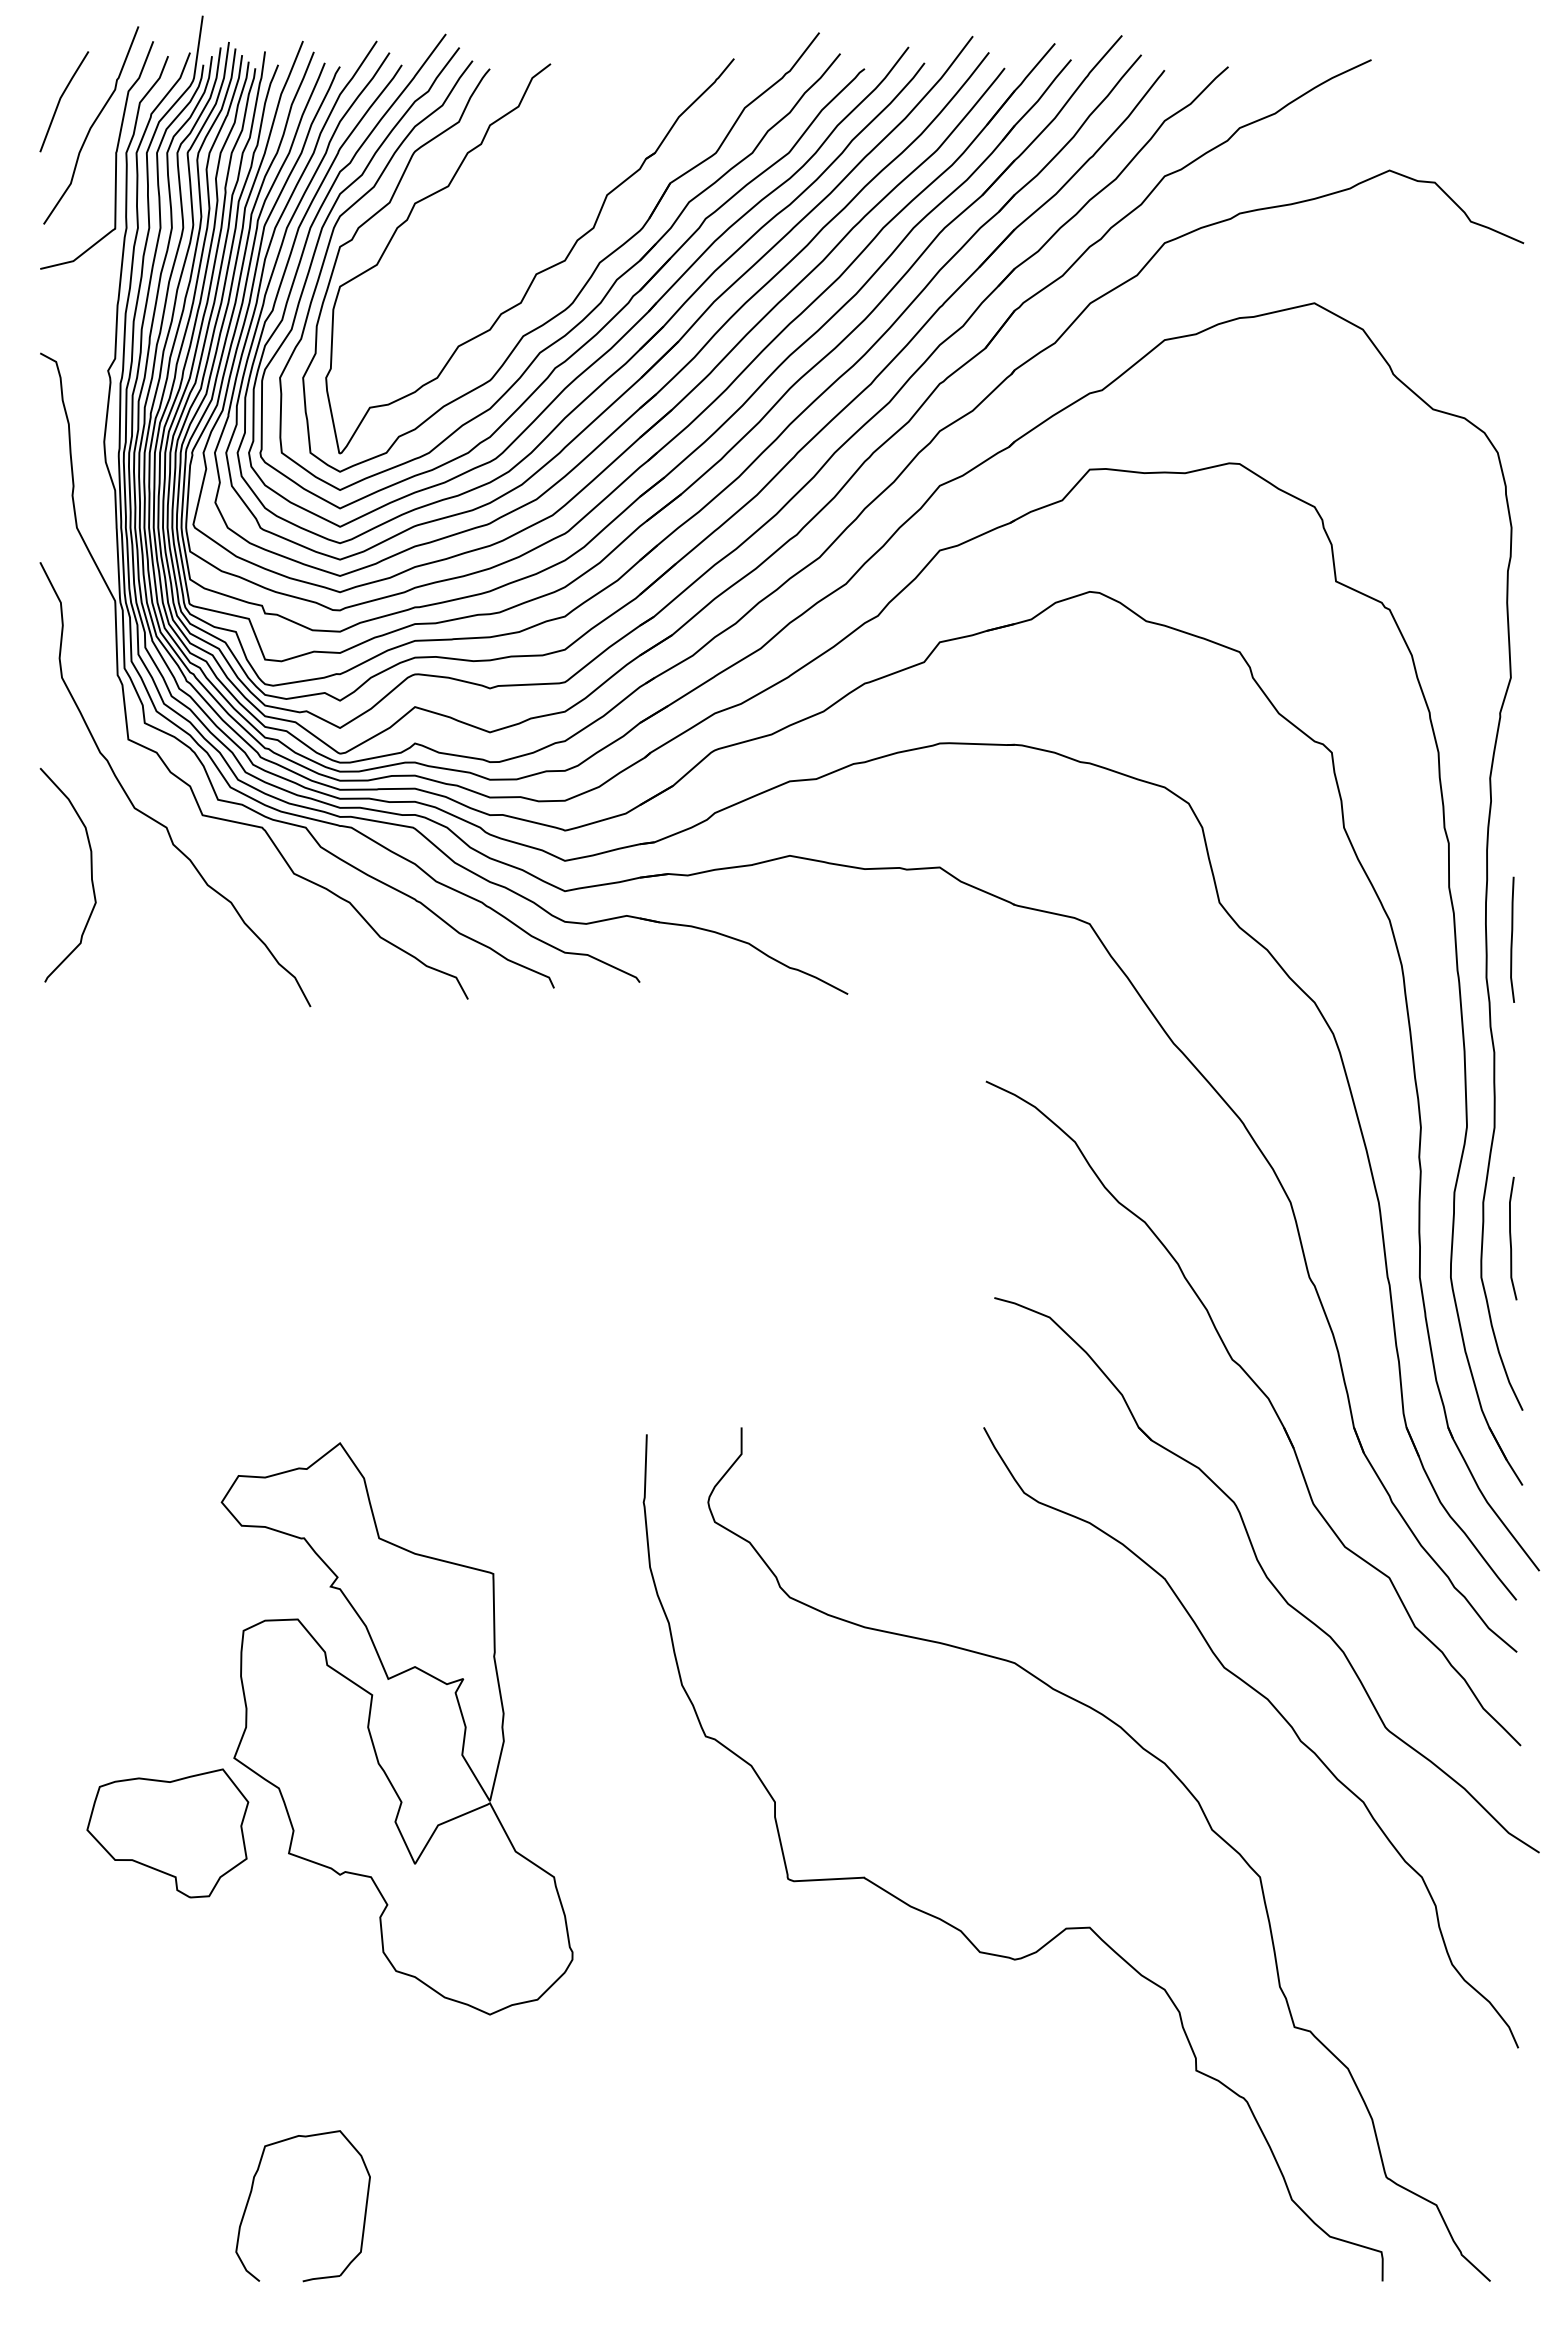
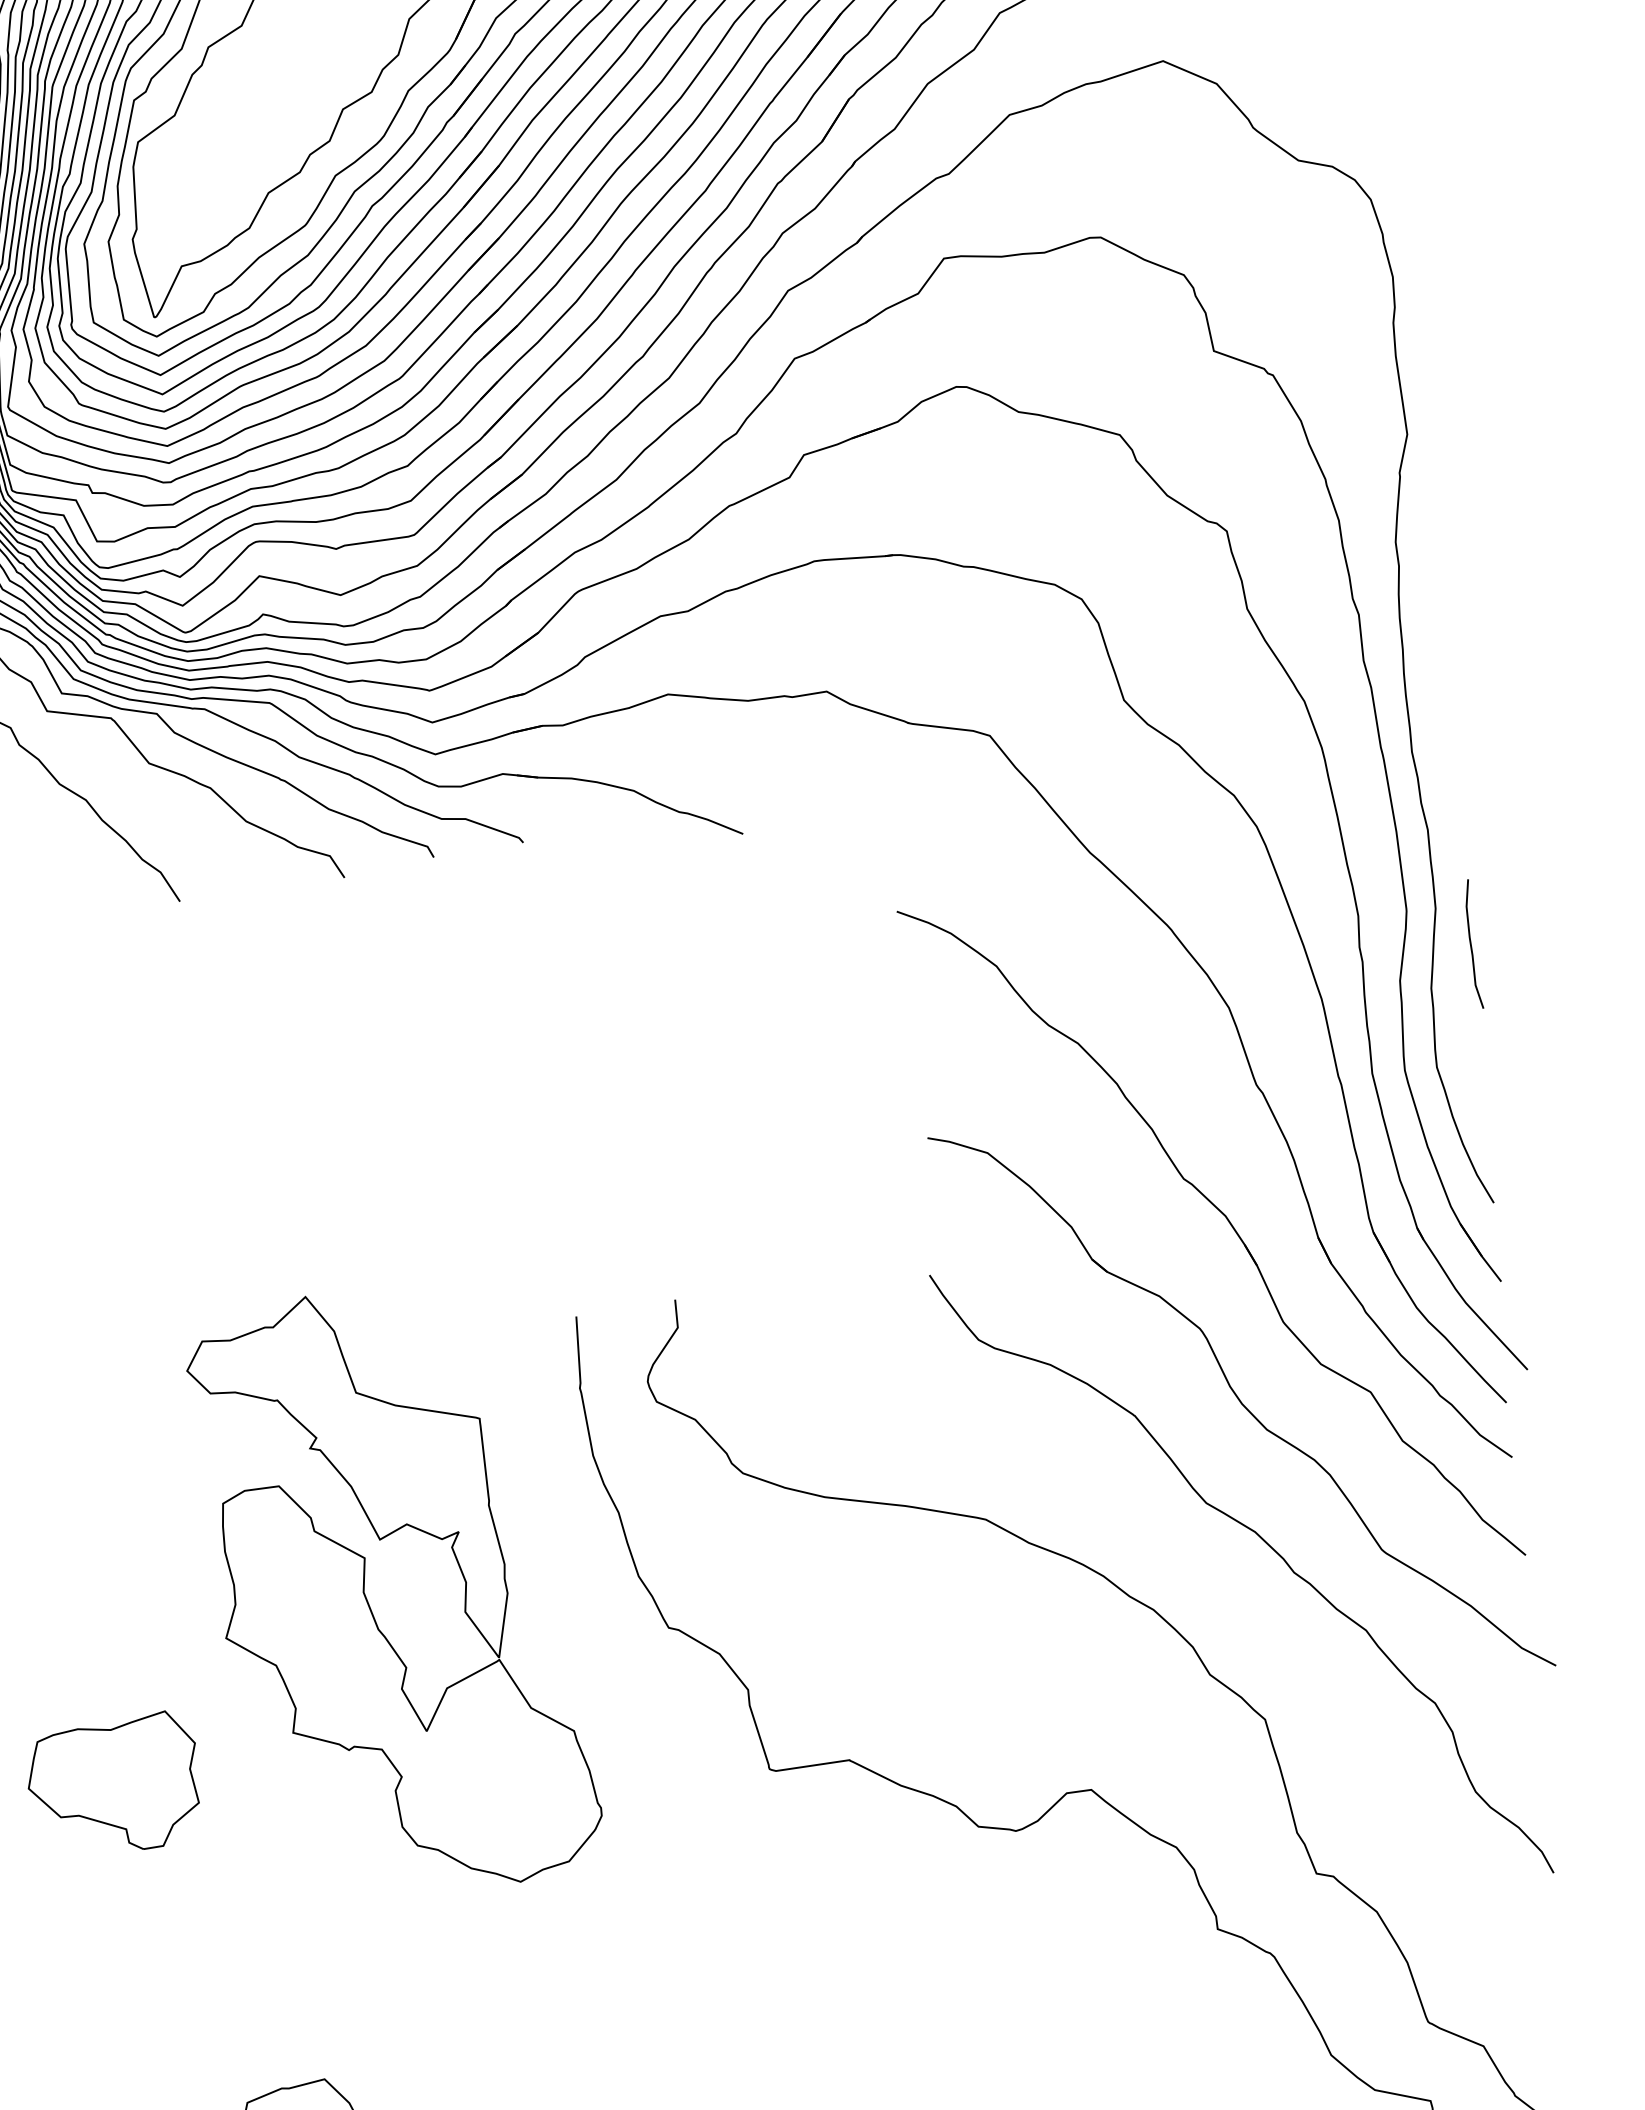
curve: (1512, 939) -> (1435, 709), removed
curve: (1511, 1238) -> (1471, 944), moved
part: (371, 1734) -> (367, 1599), moved

